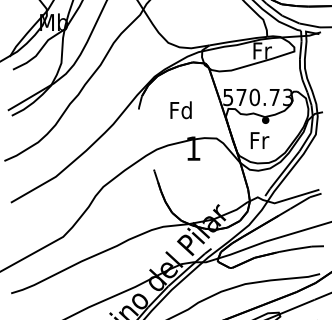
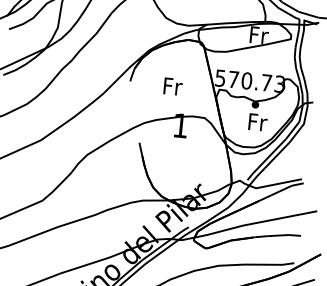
text: (180, 110) -> (171, 86), Fd -> Fr
text: (259, 140) -> (257, 122), moved

